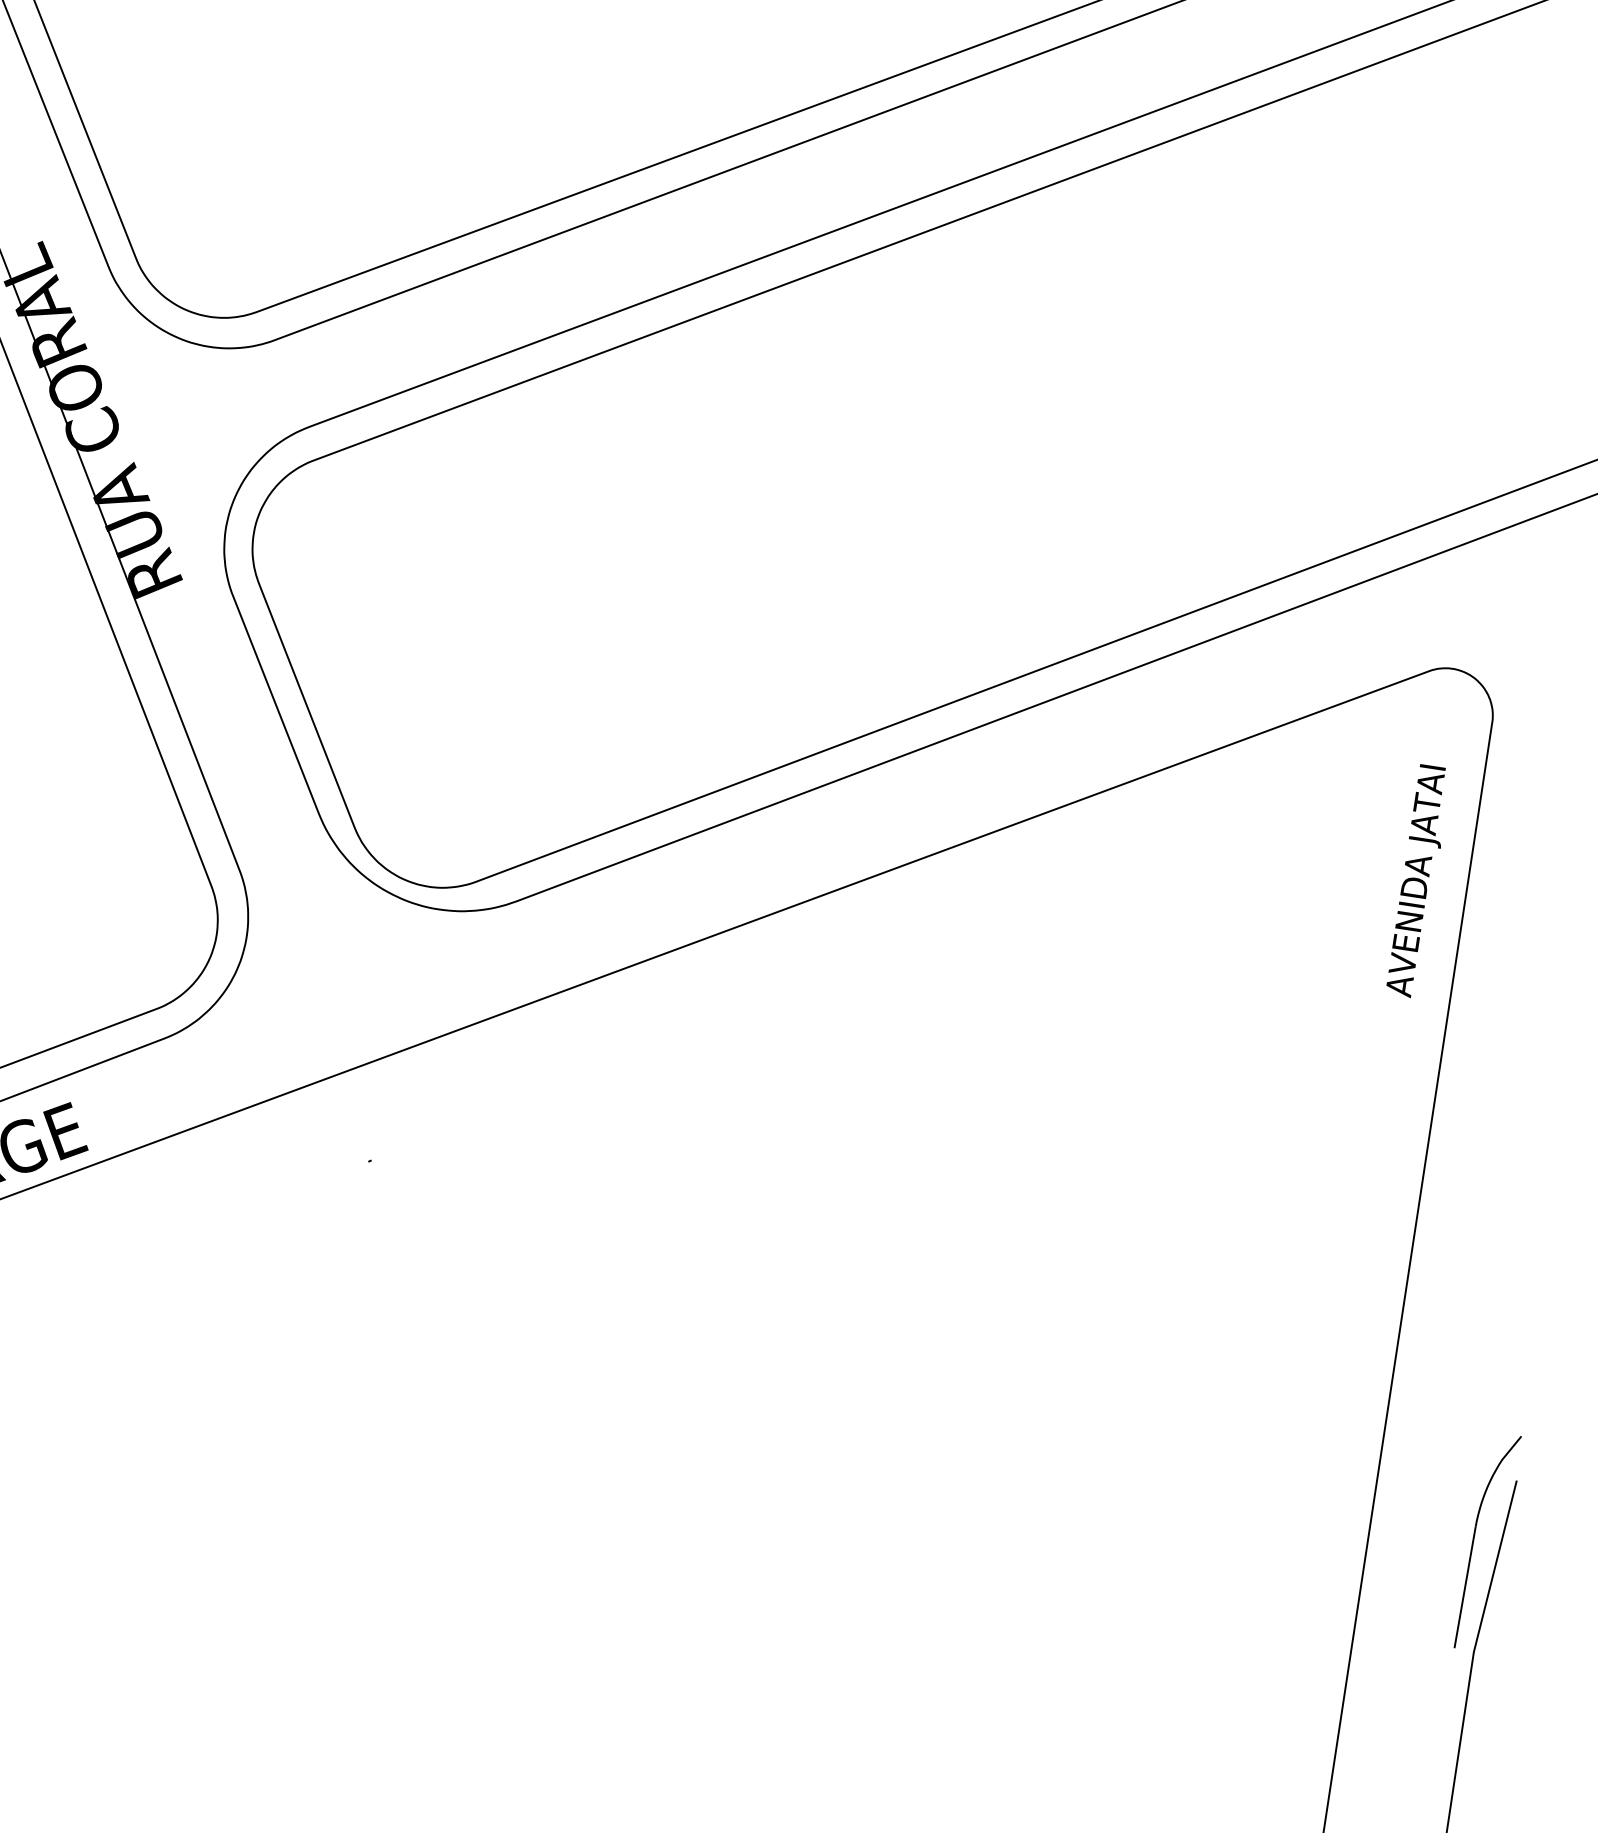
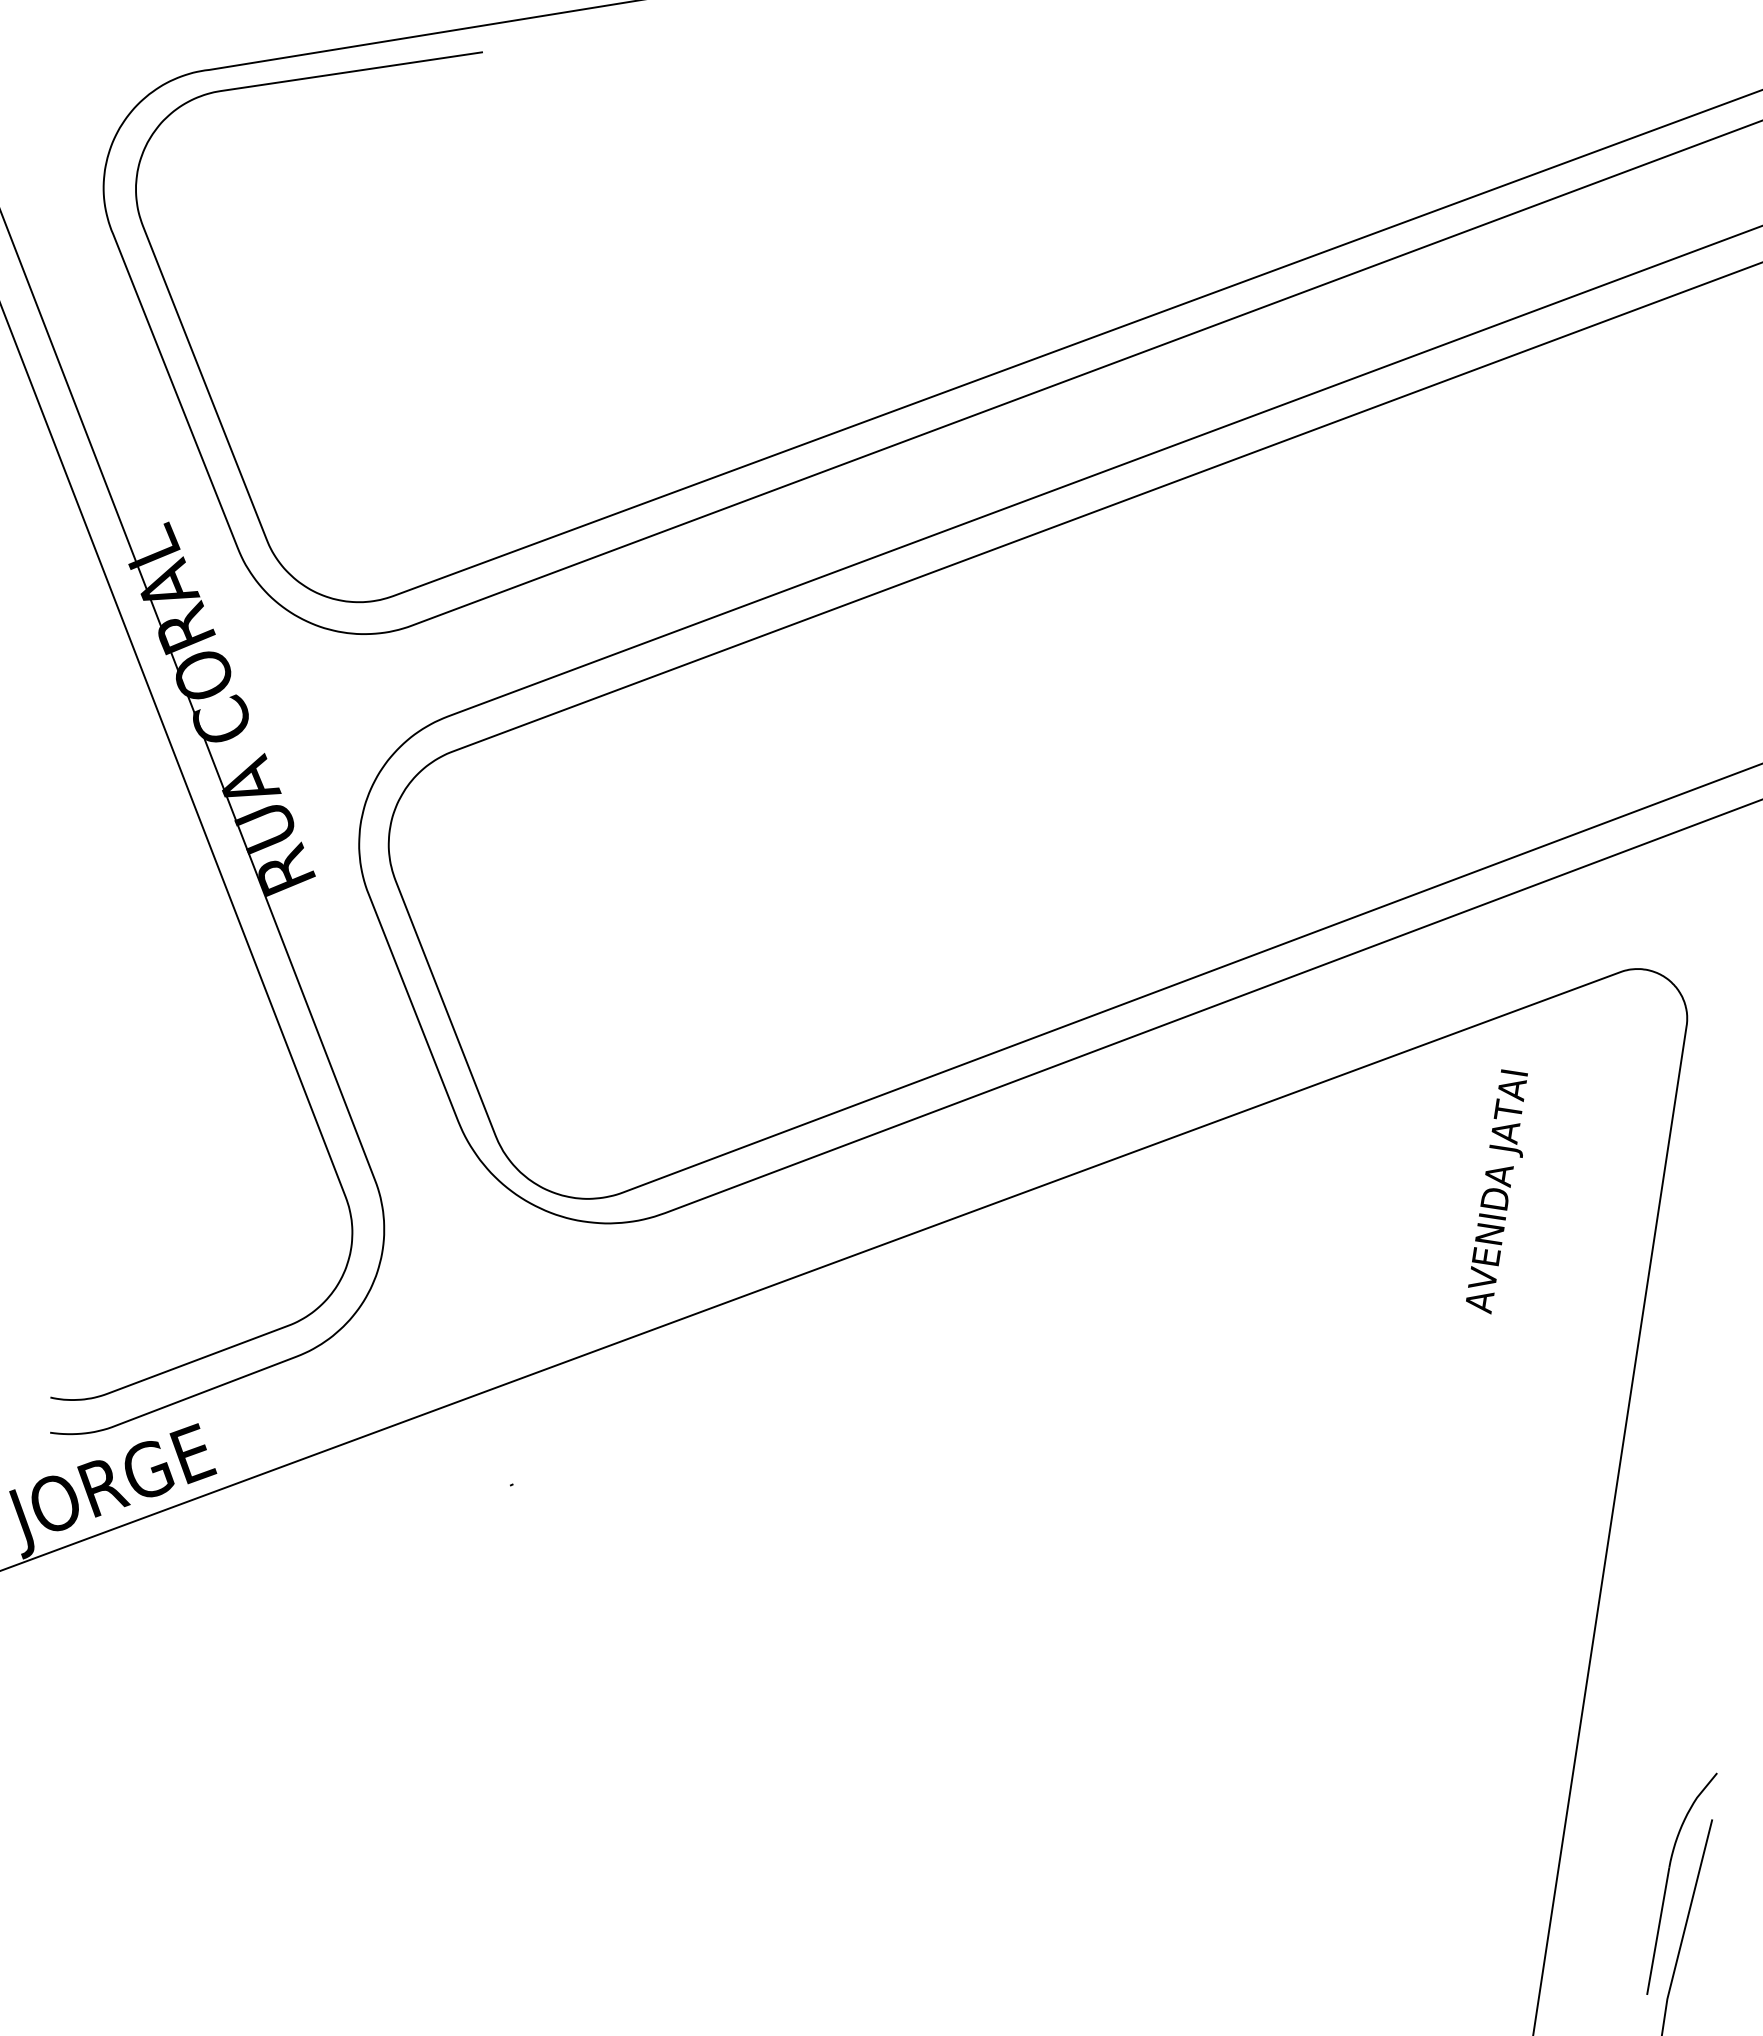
text: (1415, 880) -> (1496, 1191), moved

